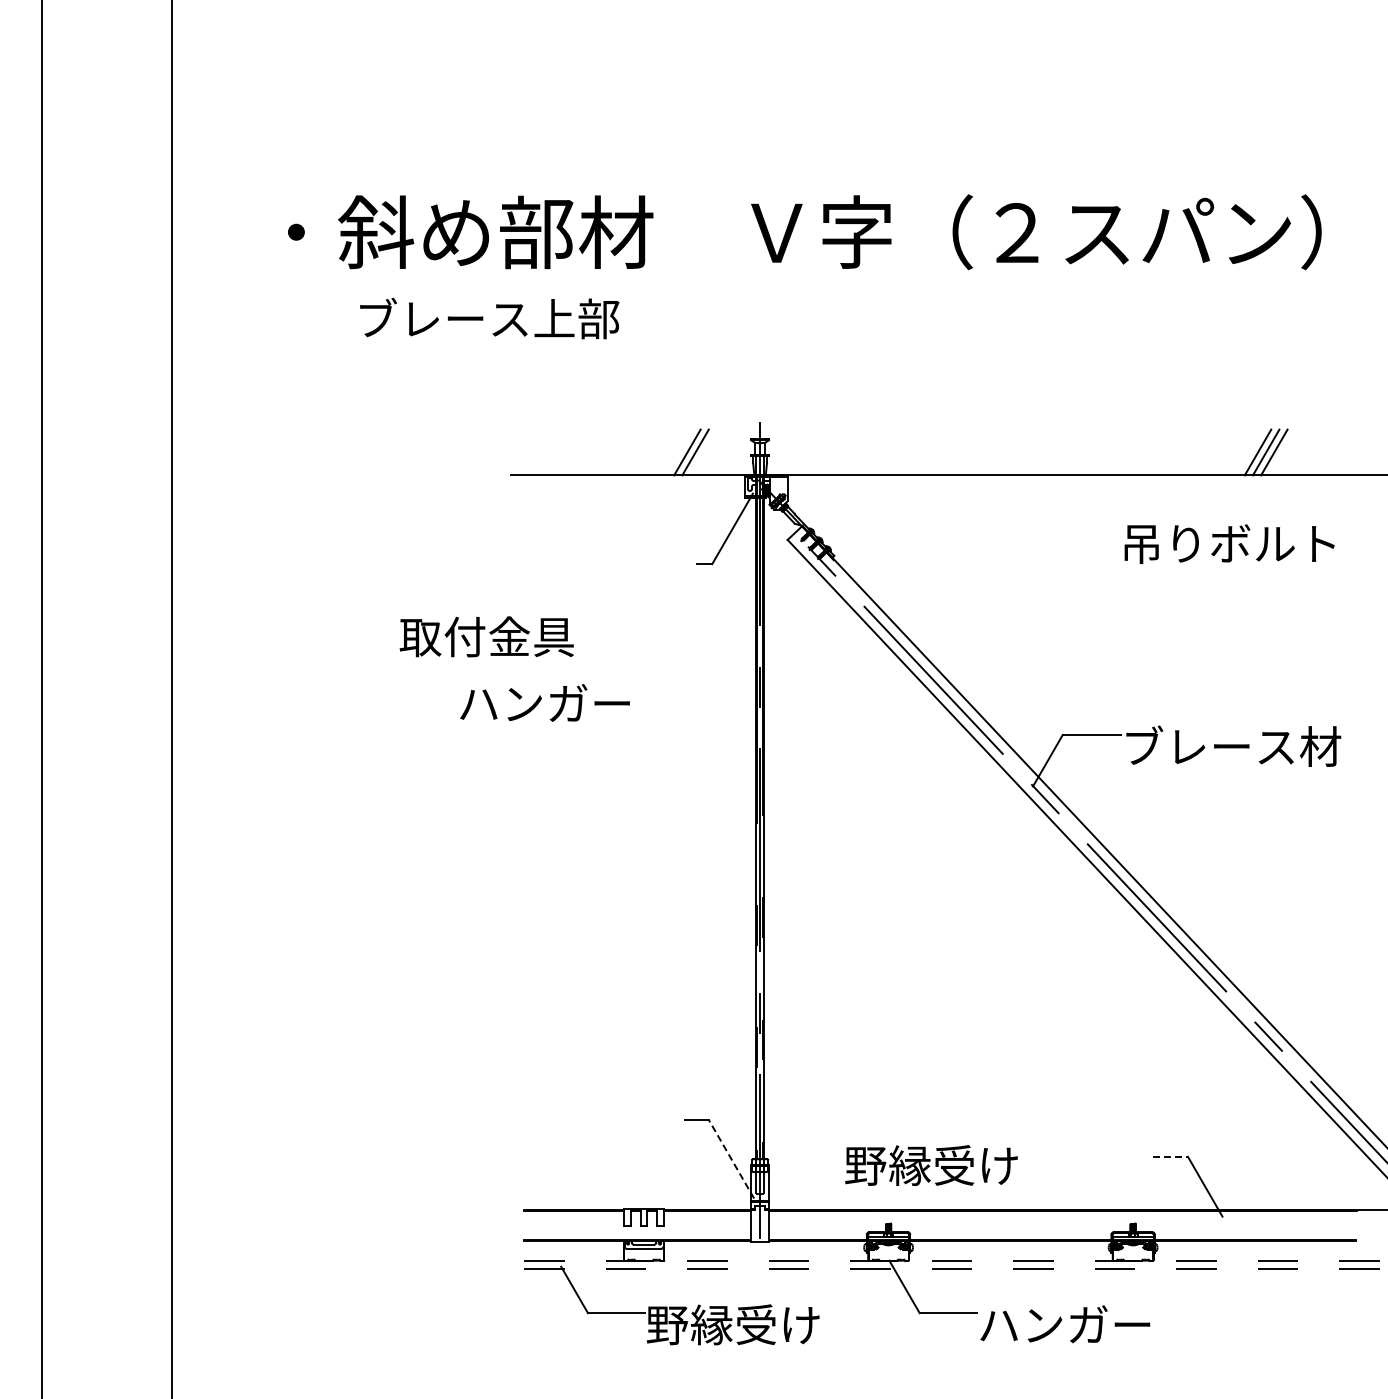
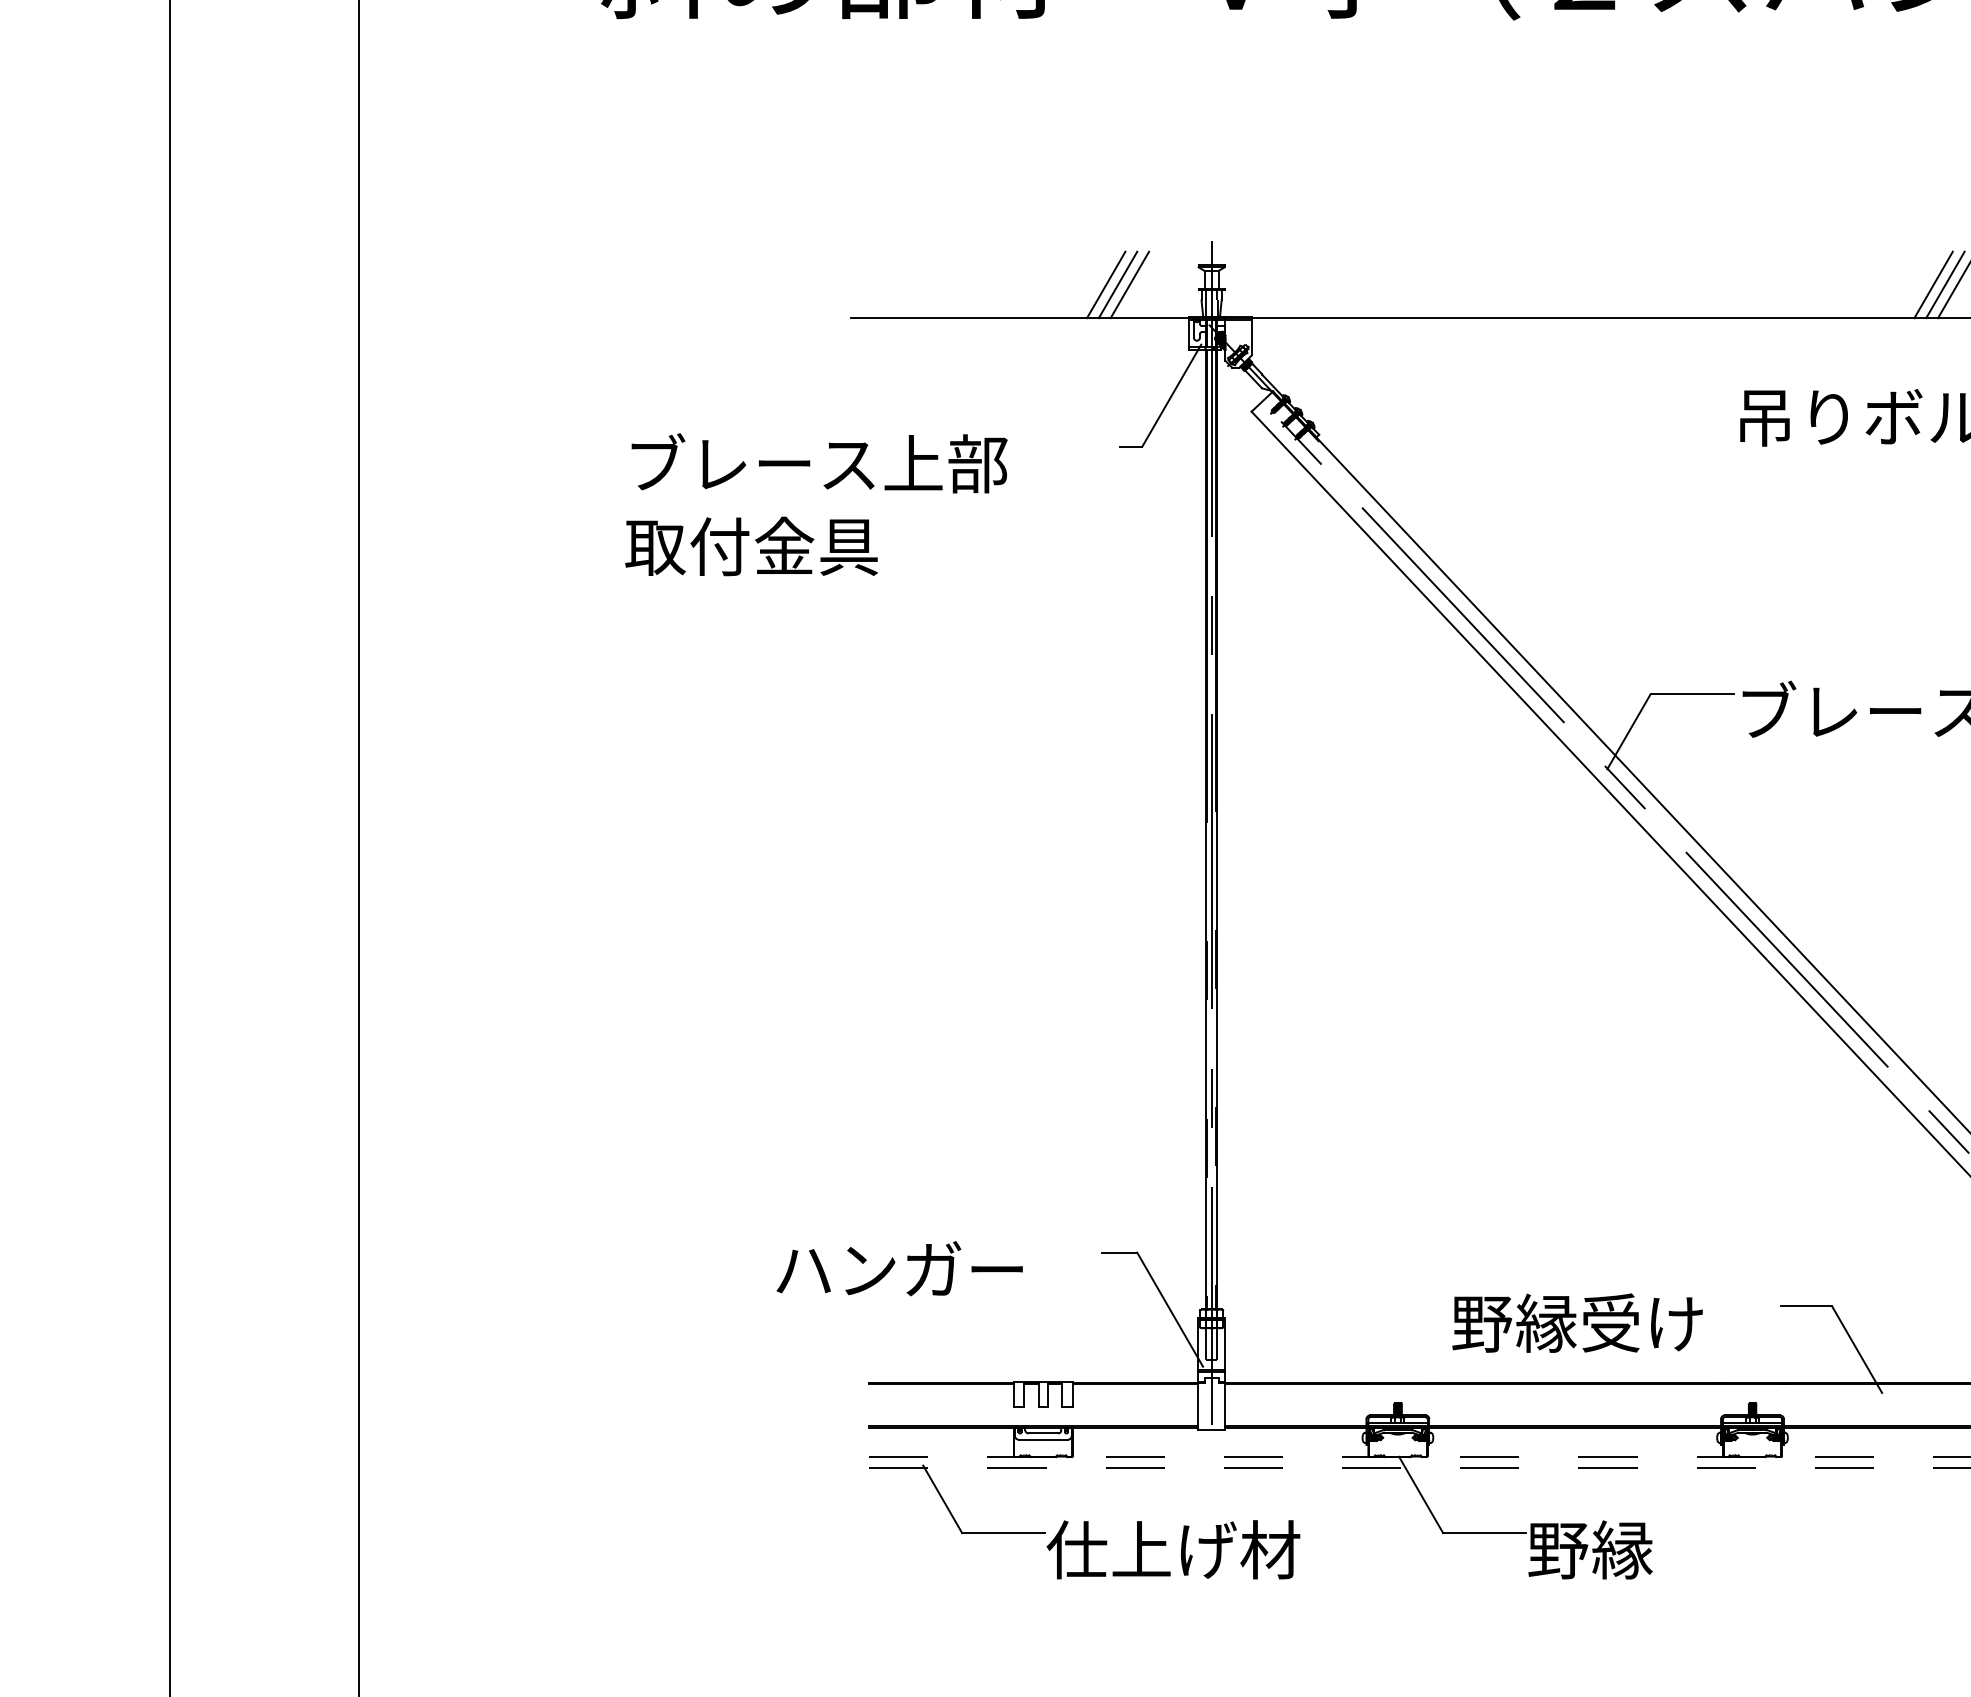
text: (489, 318) -> (819, 463), moved
line: (703, 452) -> (1129, 284), added
text: (486, 636) -> (751, 545), moved
text: (544, 702) -> (899, 1268), moved
line: (1170, 1156) -> (1806, 1305), dashed -> solid
line: (731, 1158) -> (1170, 1308), dashed -> solid
text: (931, 1165) -> (1577, 1323), moved
text: (733, 1324) -> (1173, 1549), 野縁受け -> 仕上げ材
text: (1064, 1324) -> (1653, 1549), ハンガー -> 野縁

